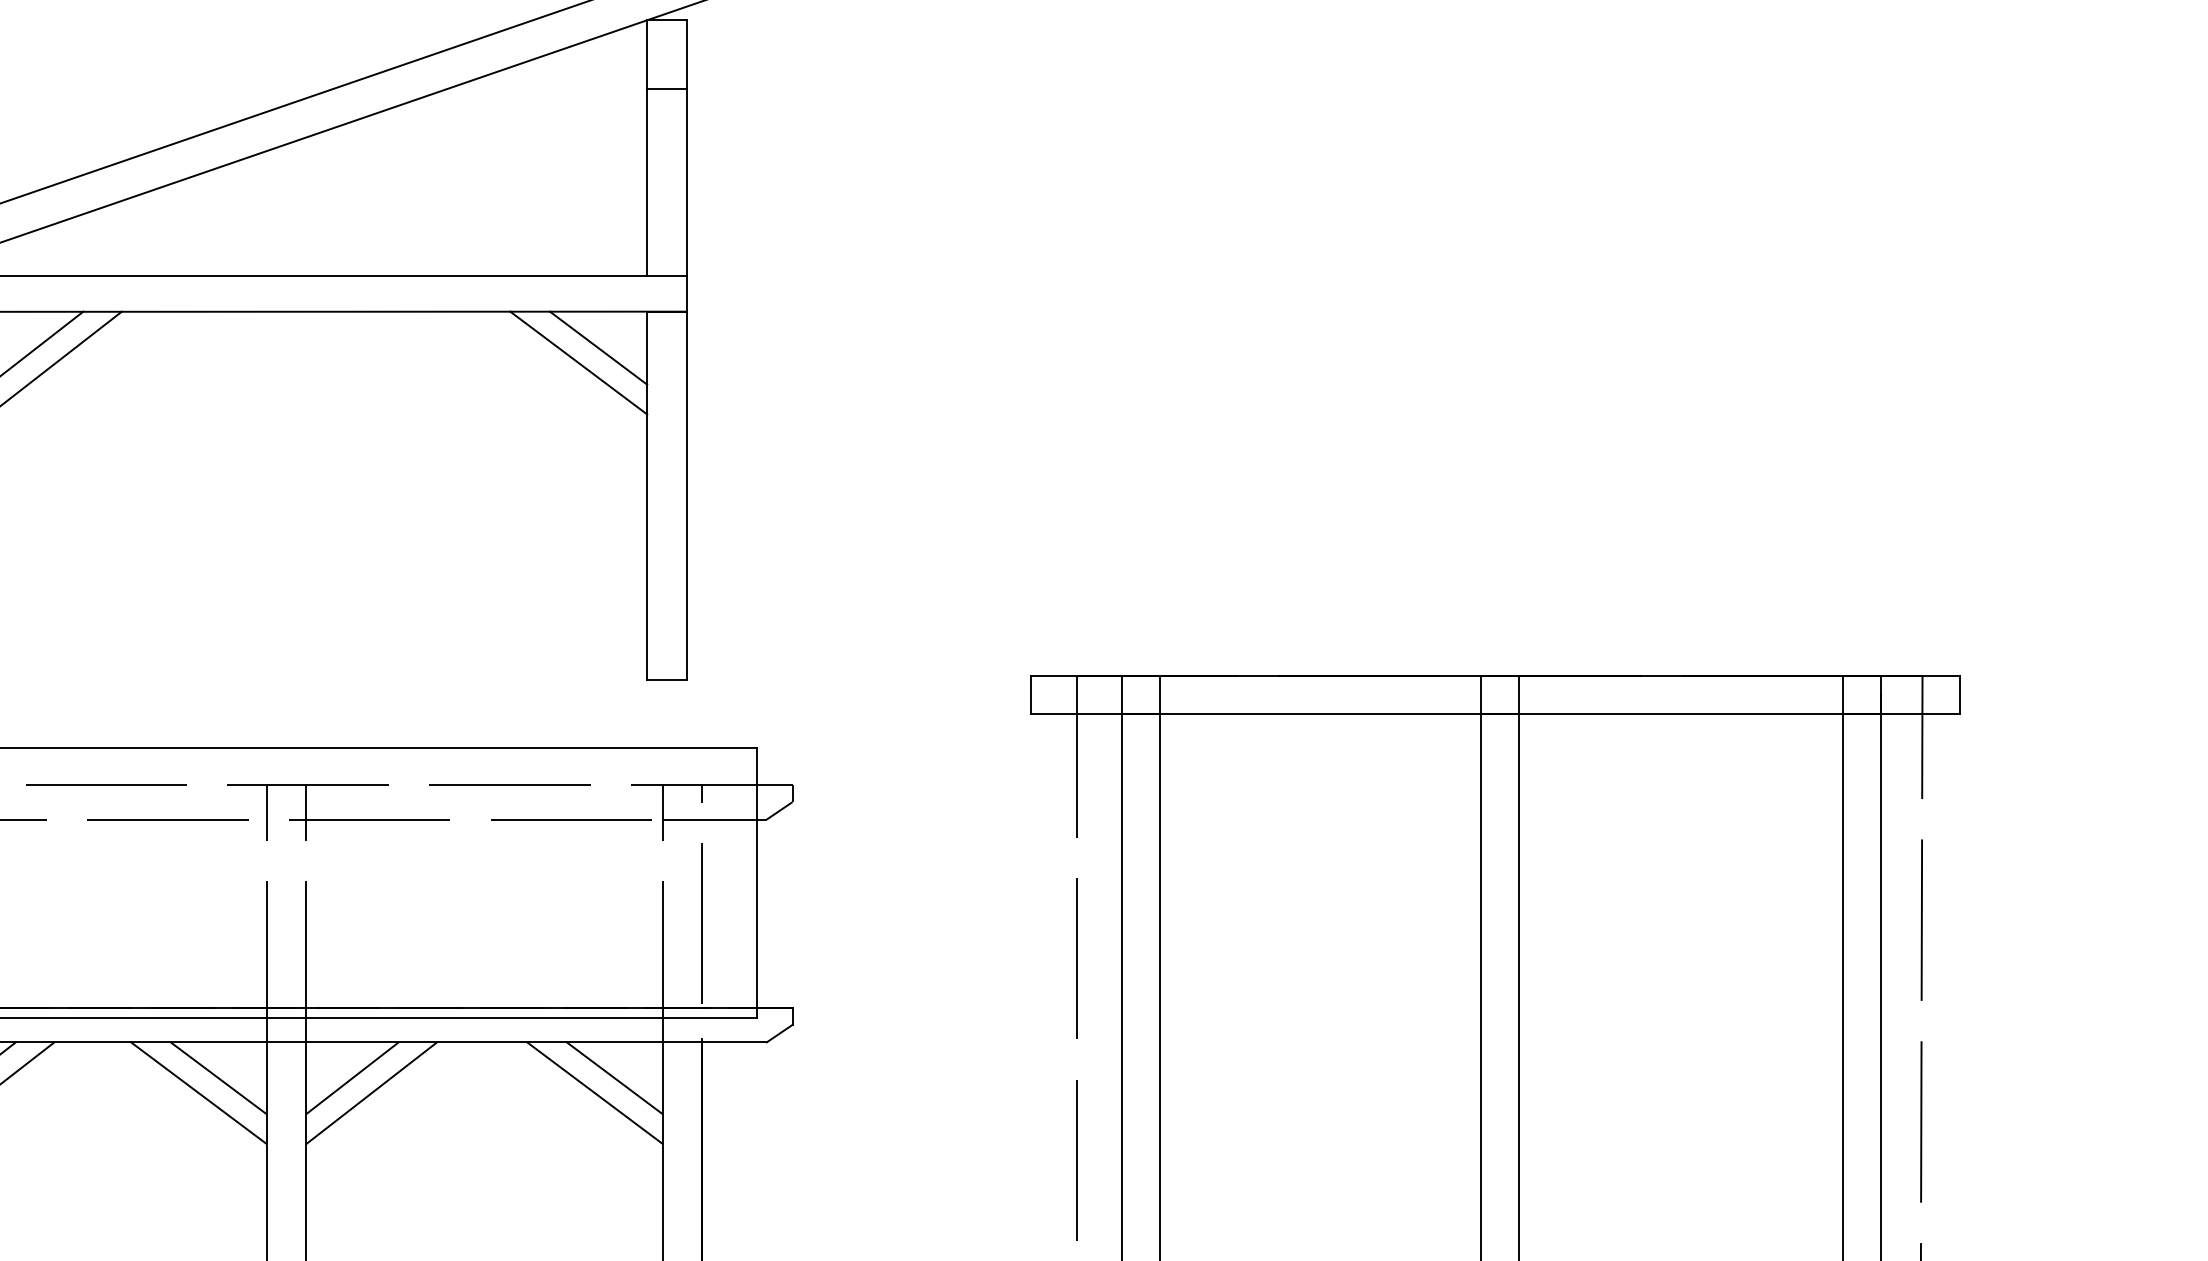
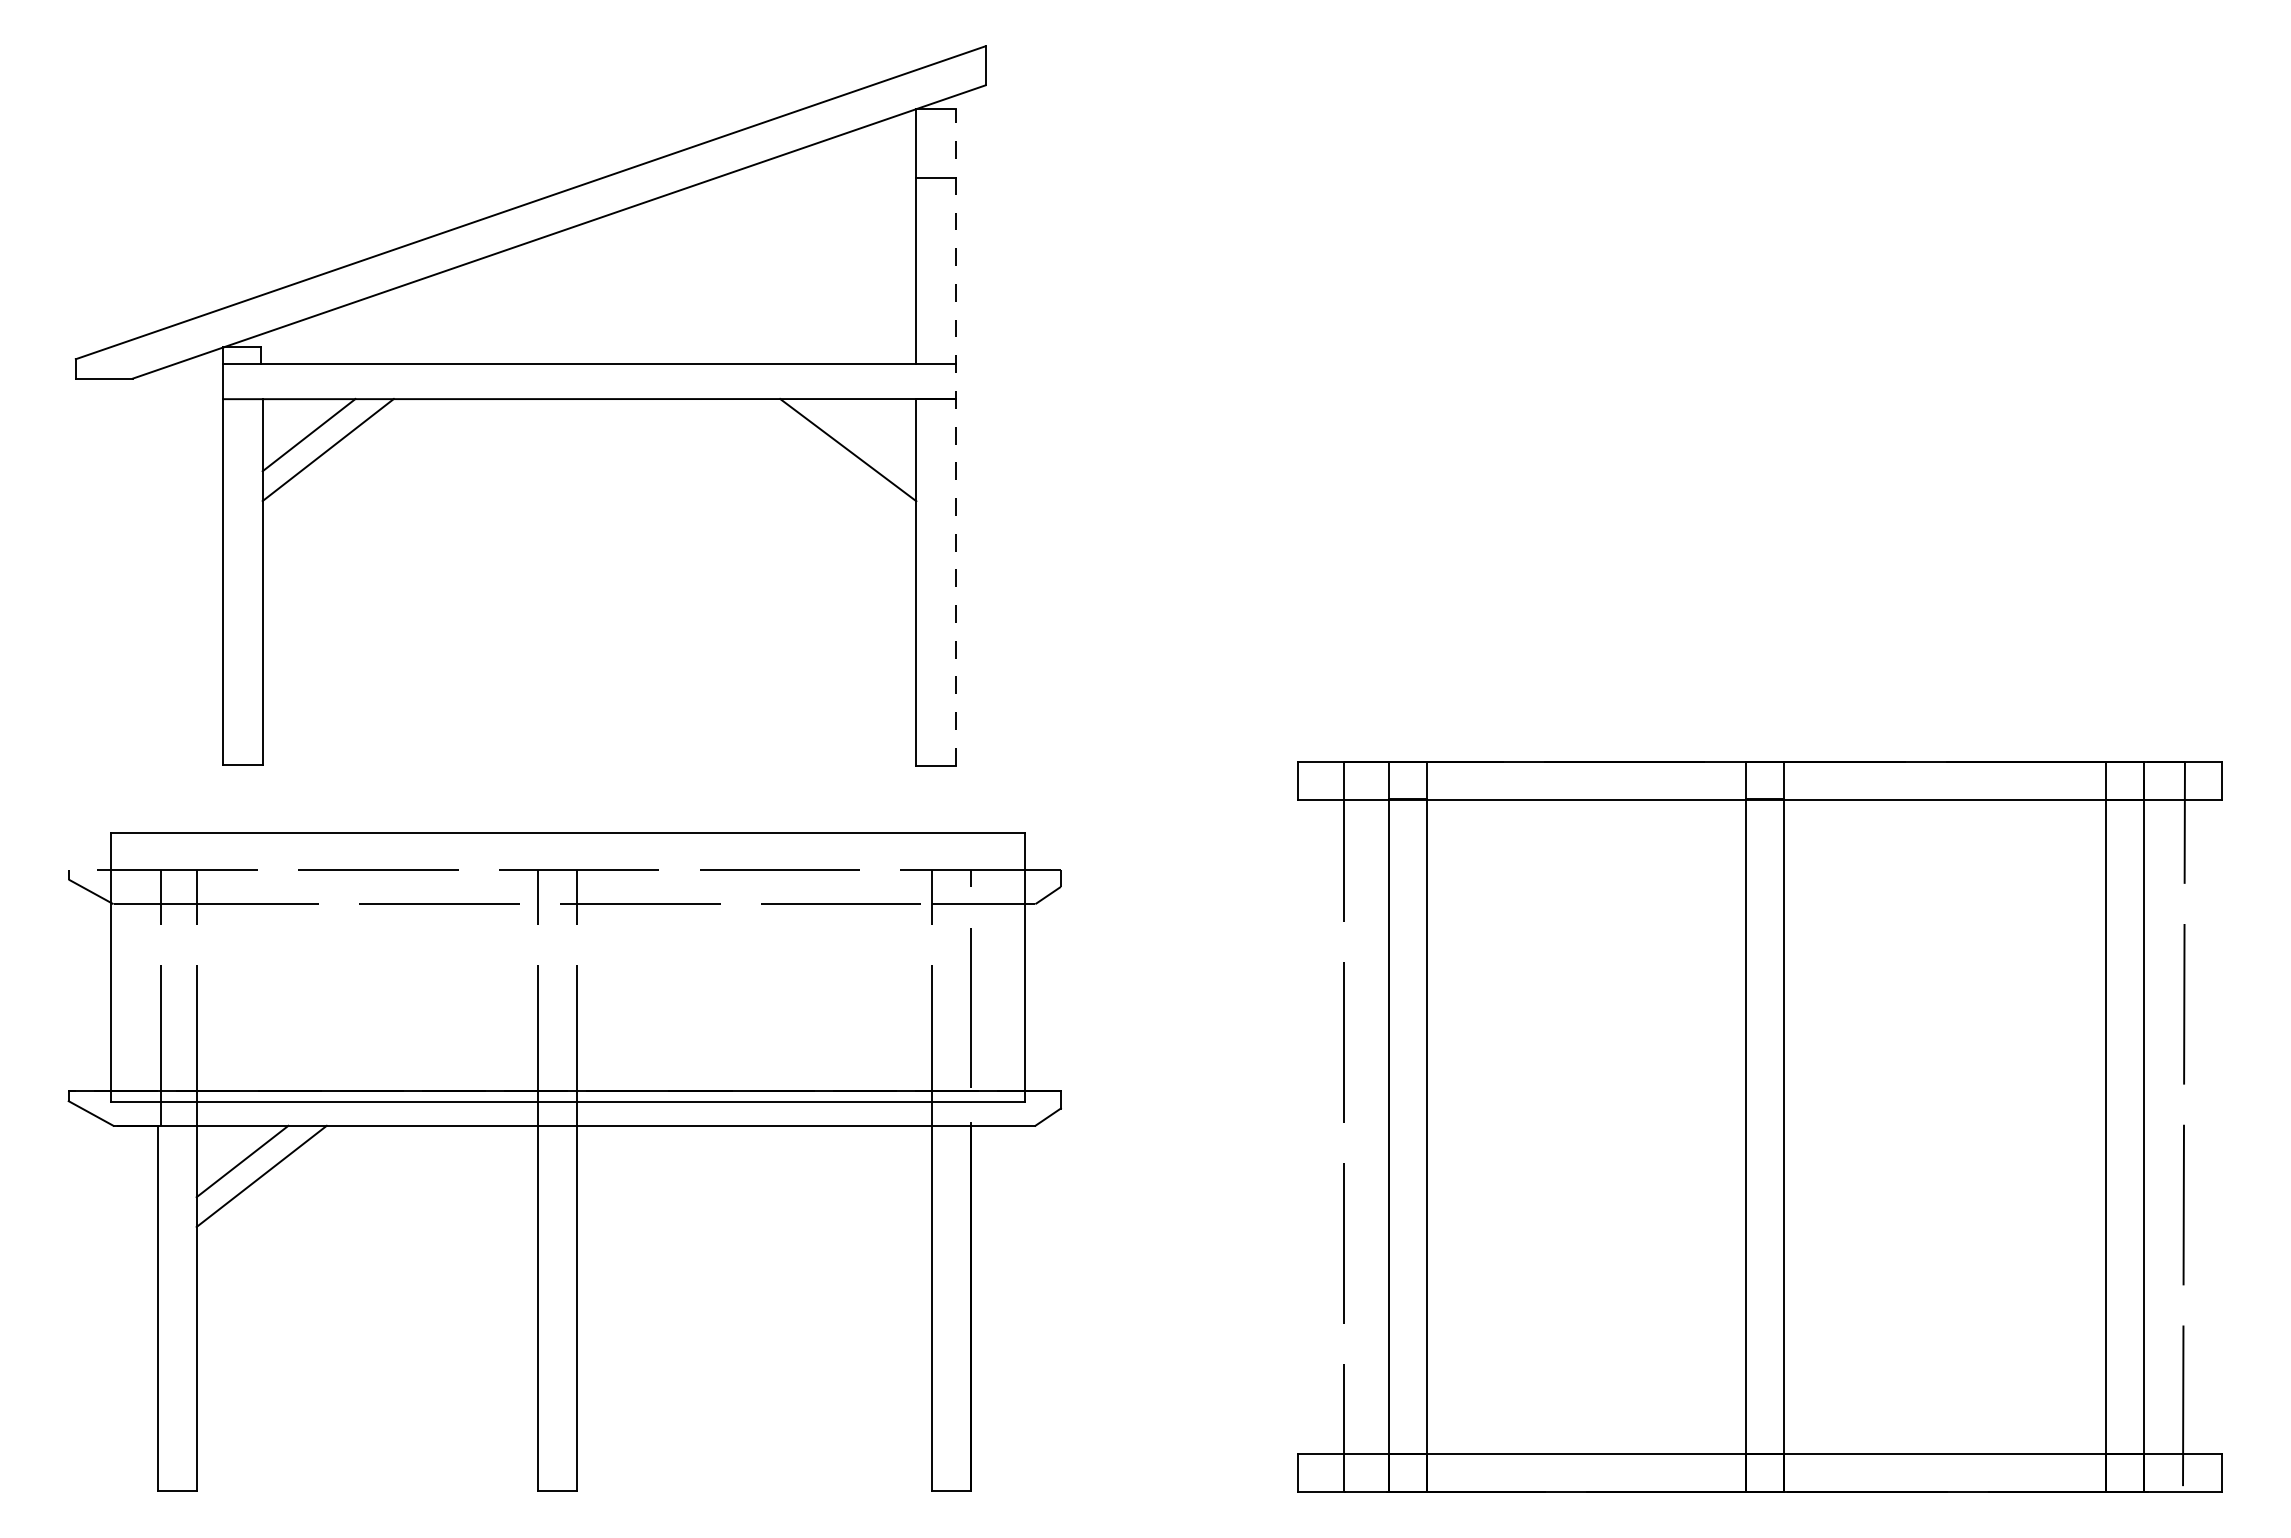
line: (598, 348) -> (867, 435), removed
line: (686, 348) -> (955, 435), solid -> dashed
line: (218, 1078) -> (489, 1161), removed
line: (352, 1078) -> (623, 1161), removed
line: (614, 1078) -> (883, 1161), removed
line: (197, 1092) -> (469, 1175), removed
line: (594, 1092) -> (863, 1175), removed
line: (371, 1093) -> (642, 1176), removed

